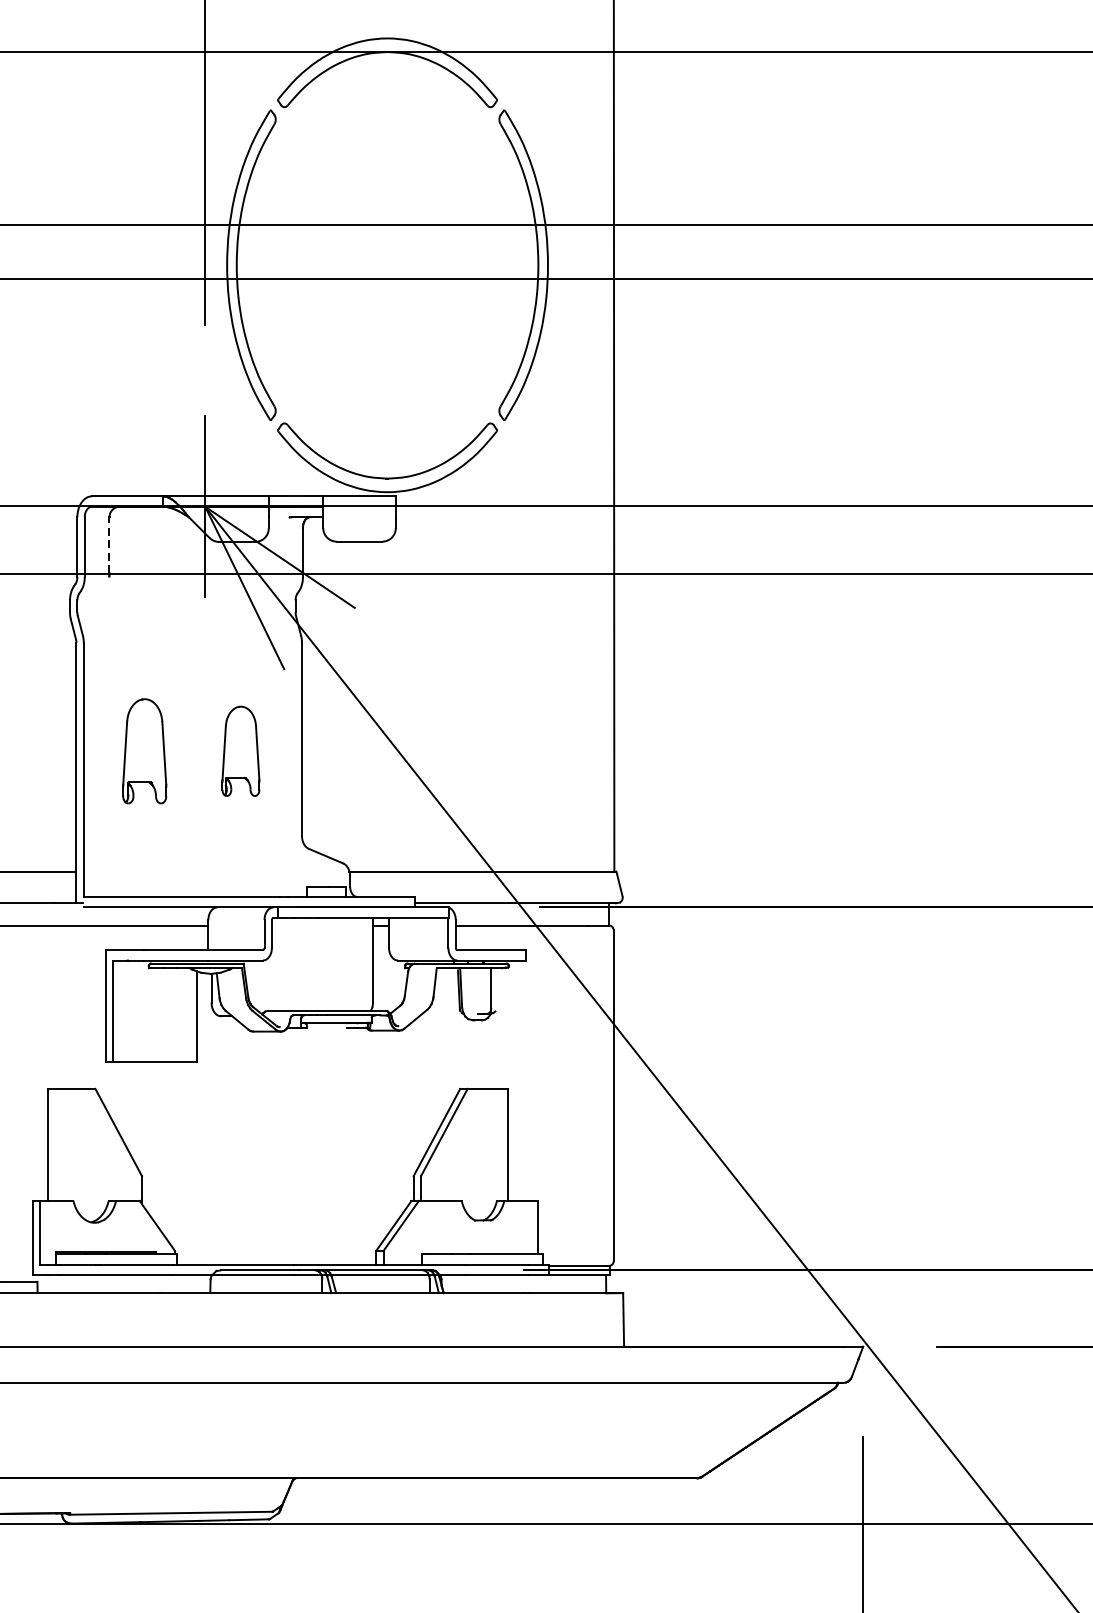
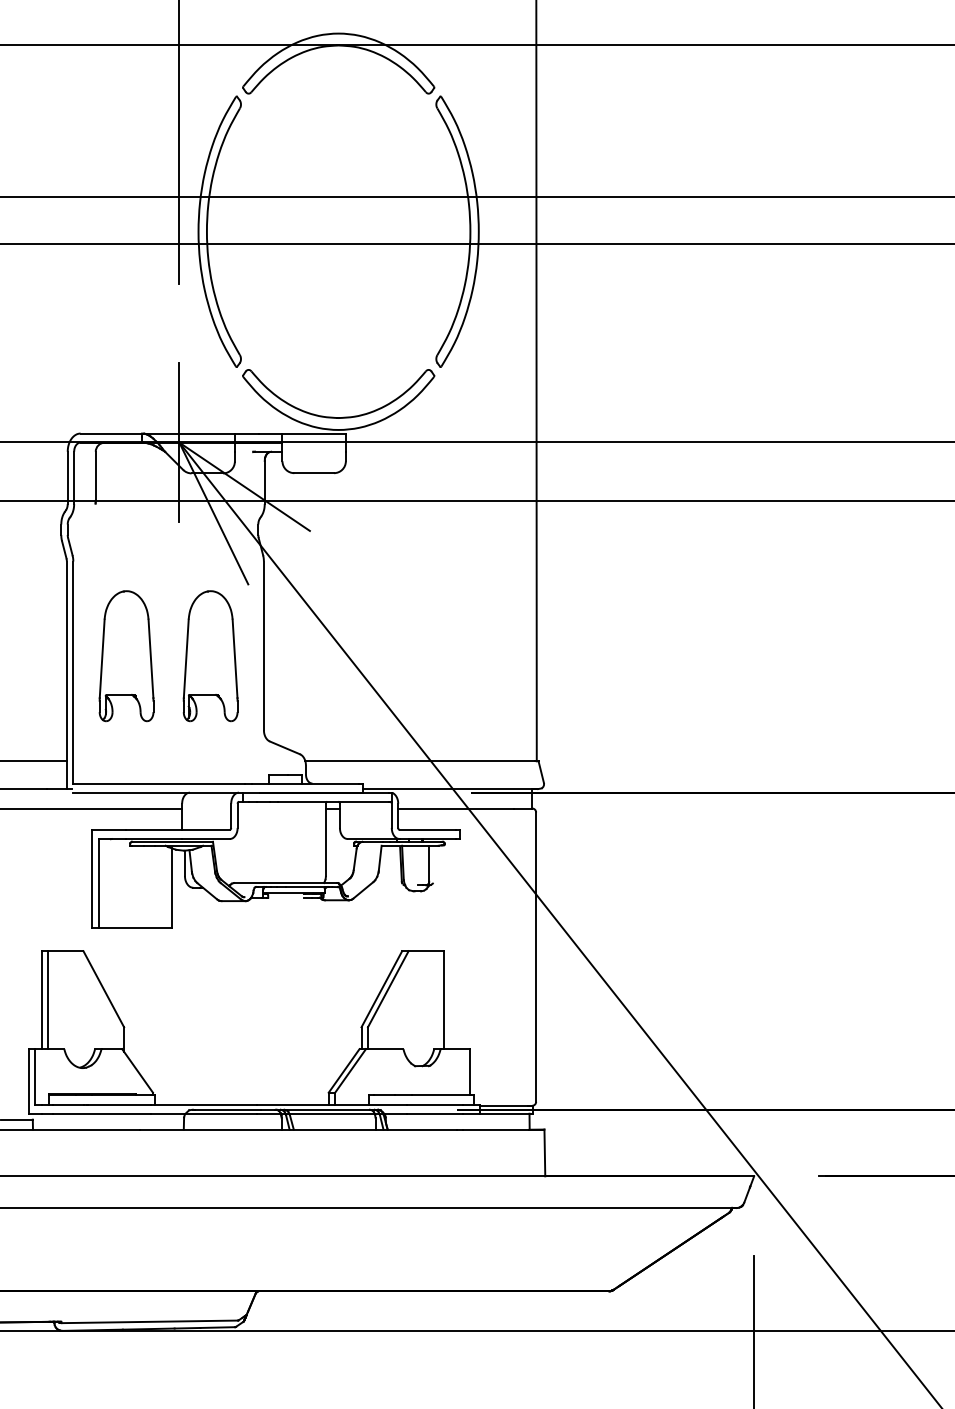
line: (109, 545) -> (95, 476), dashed -> solid
part: (144, 751) -> (126, 656), size x1.43
part: (240, 751) -> (210, 656), size x1.67
line: (55, 1145) -> (48, 1000), added

